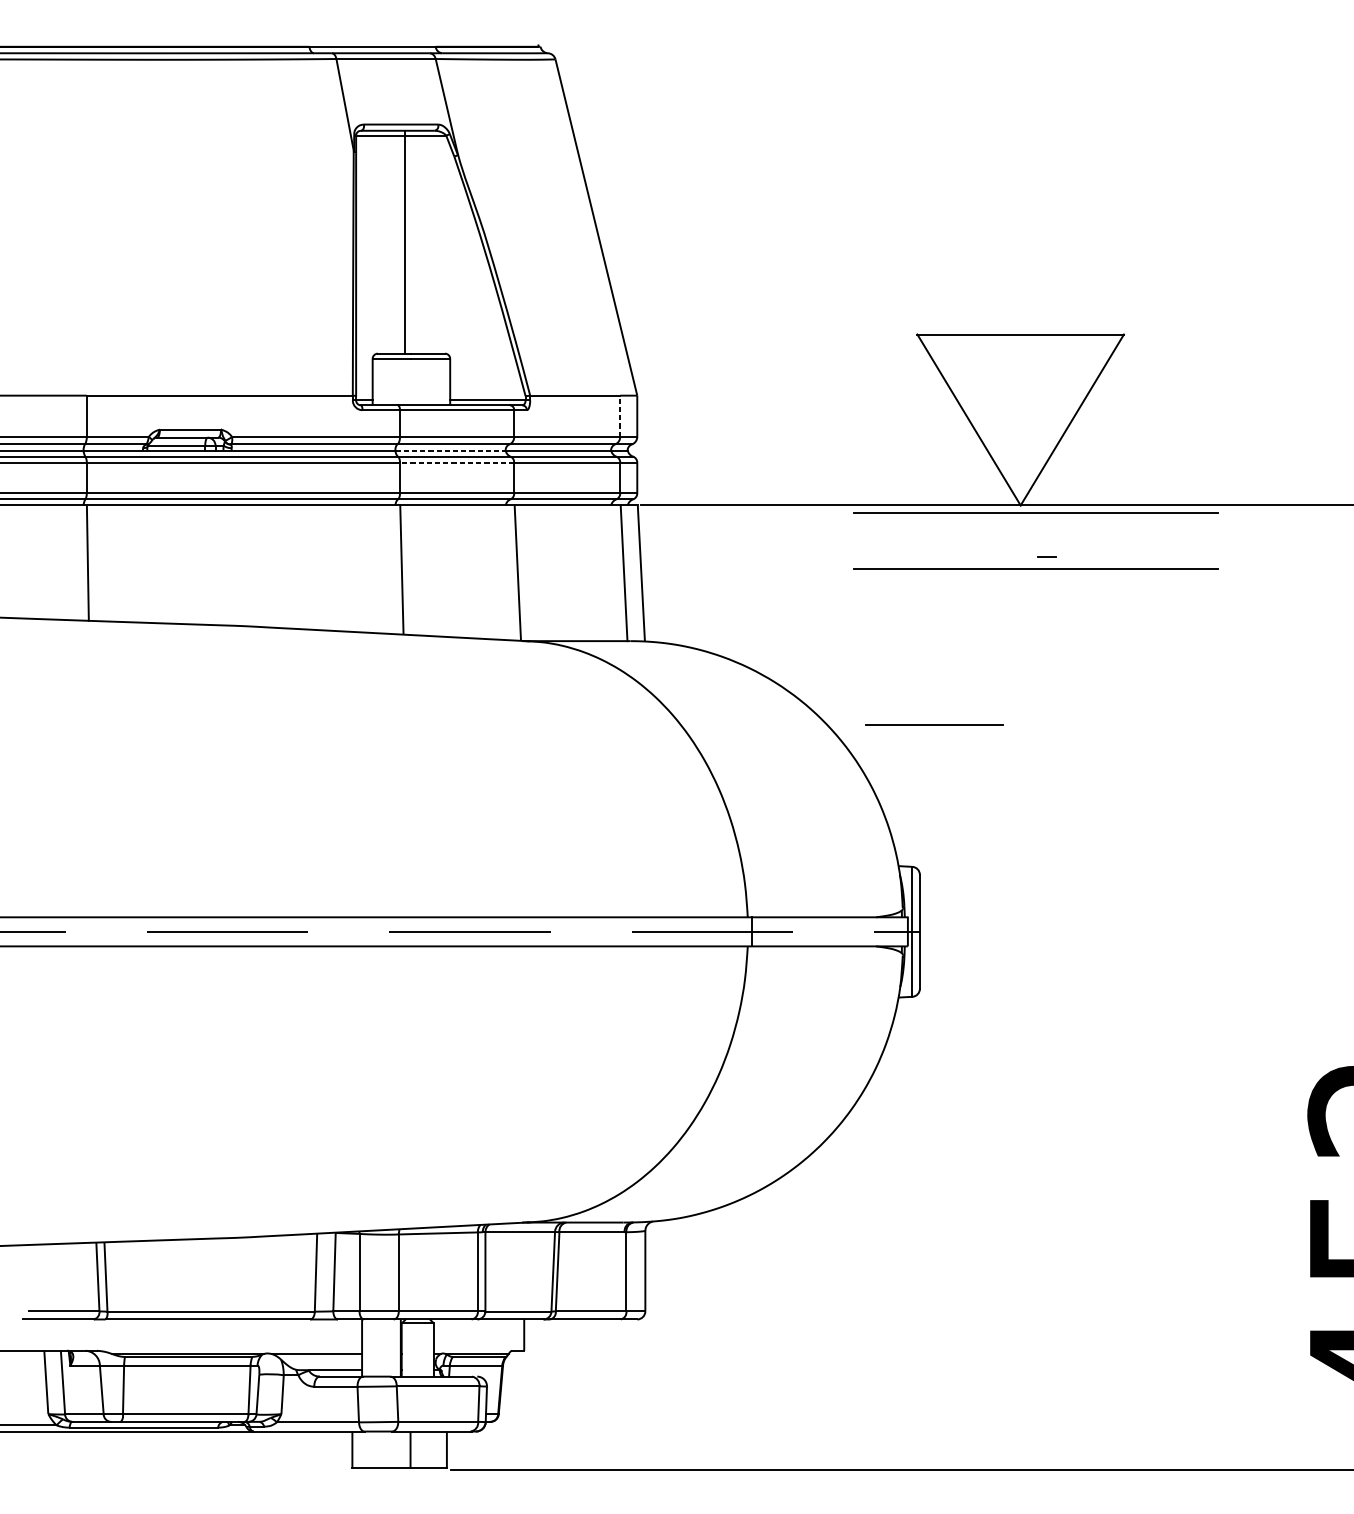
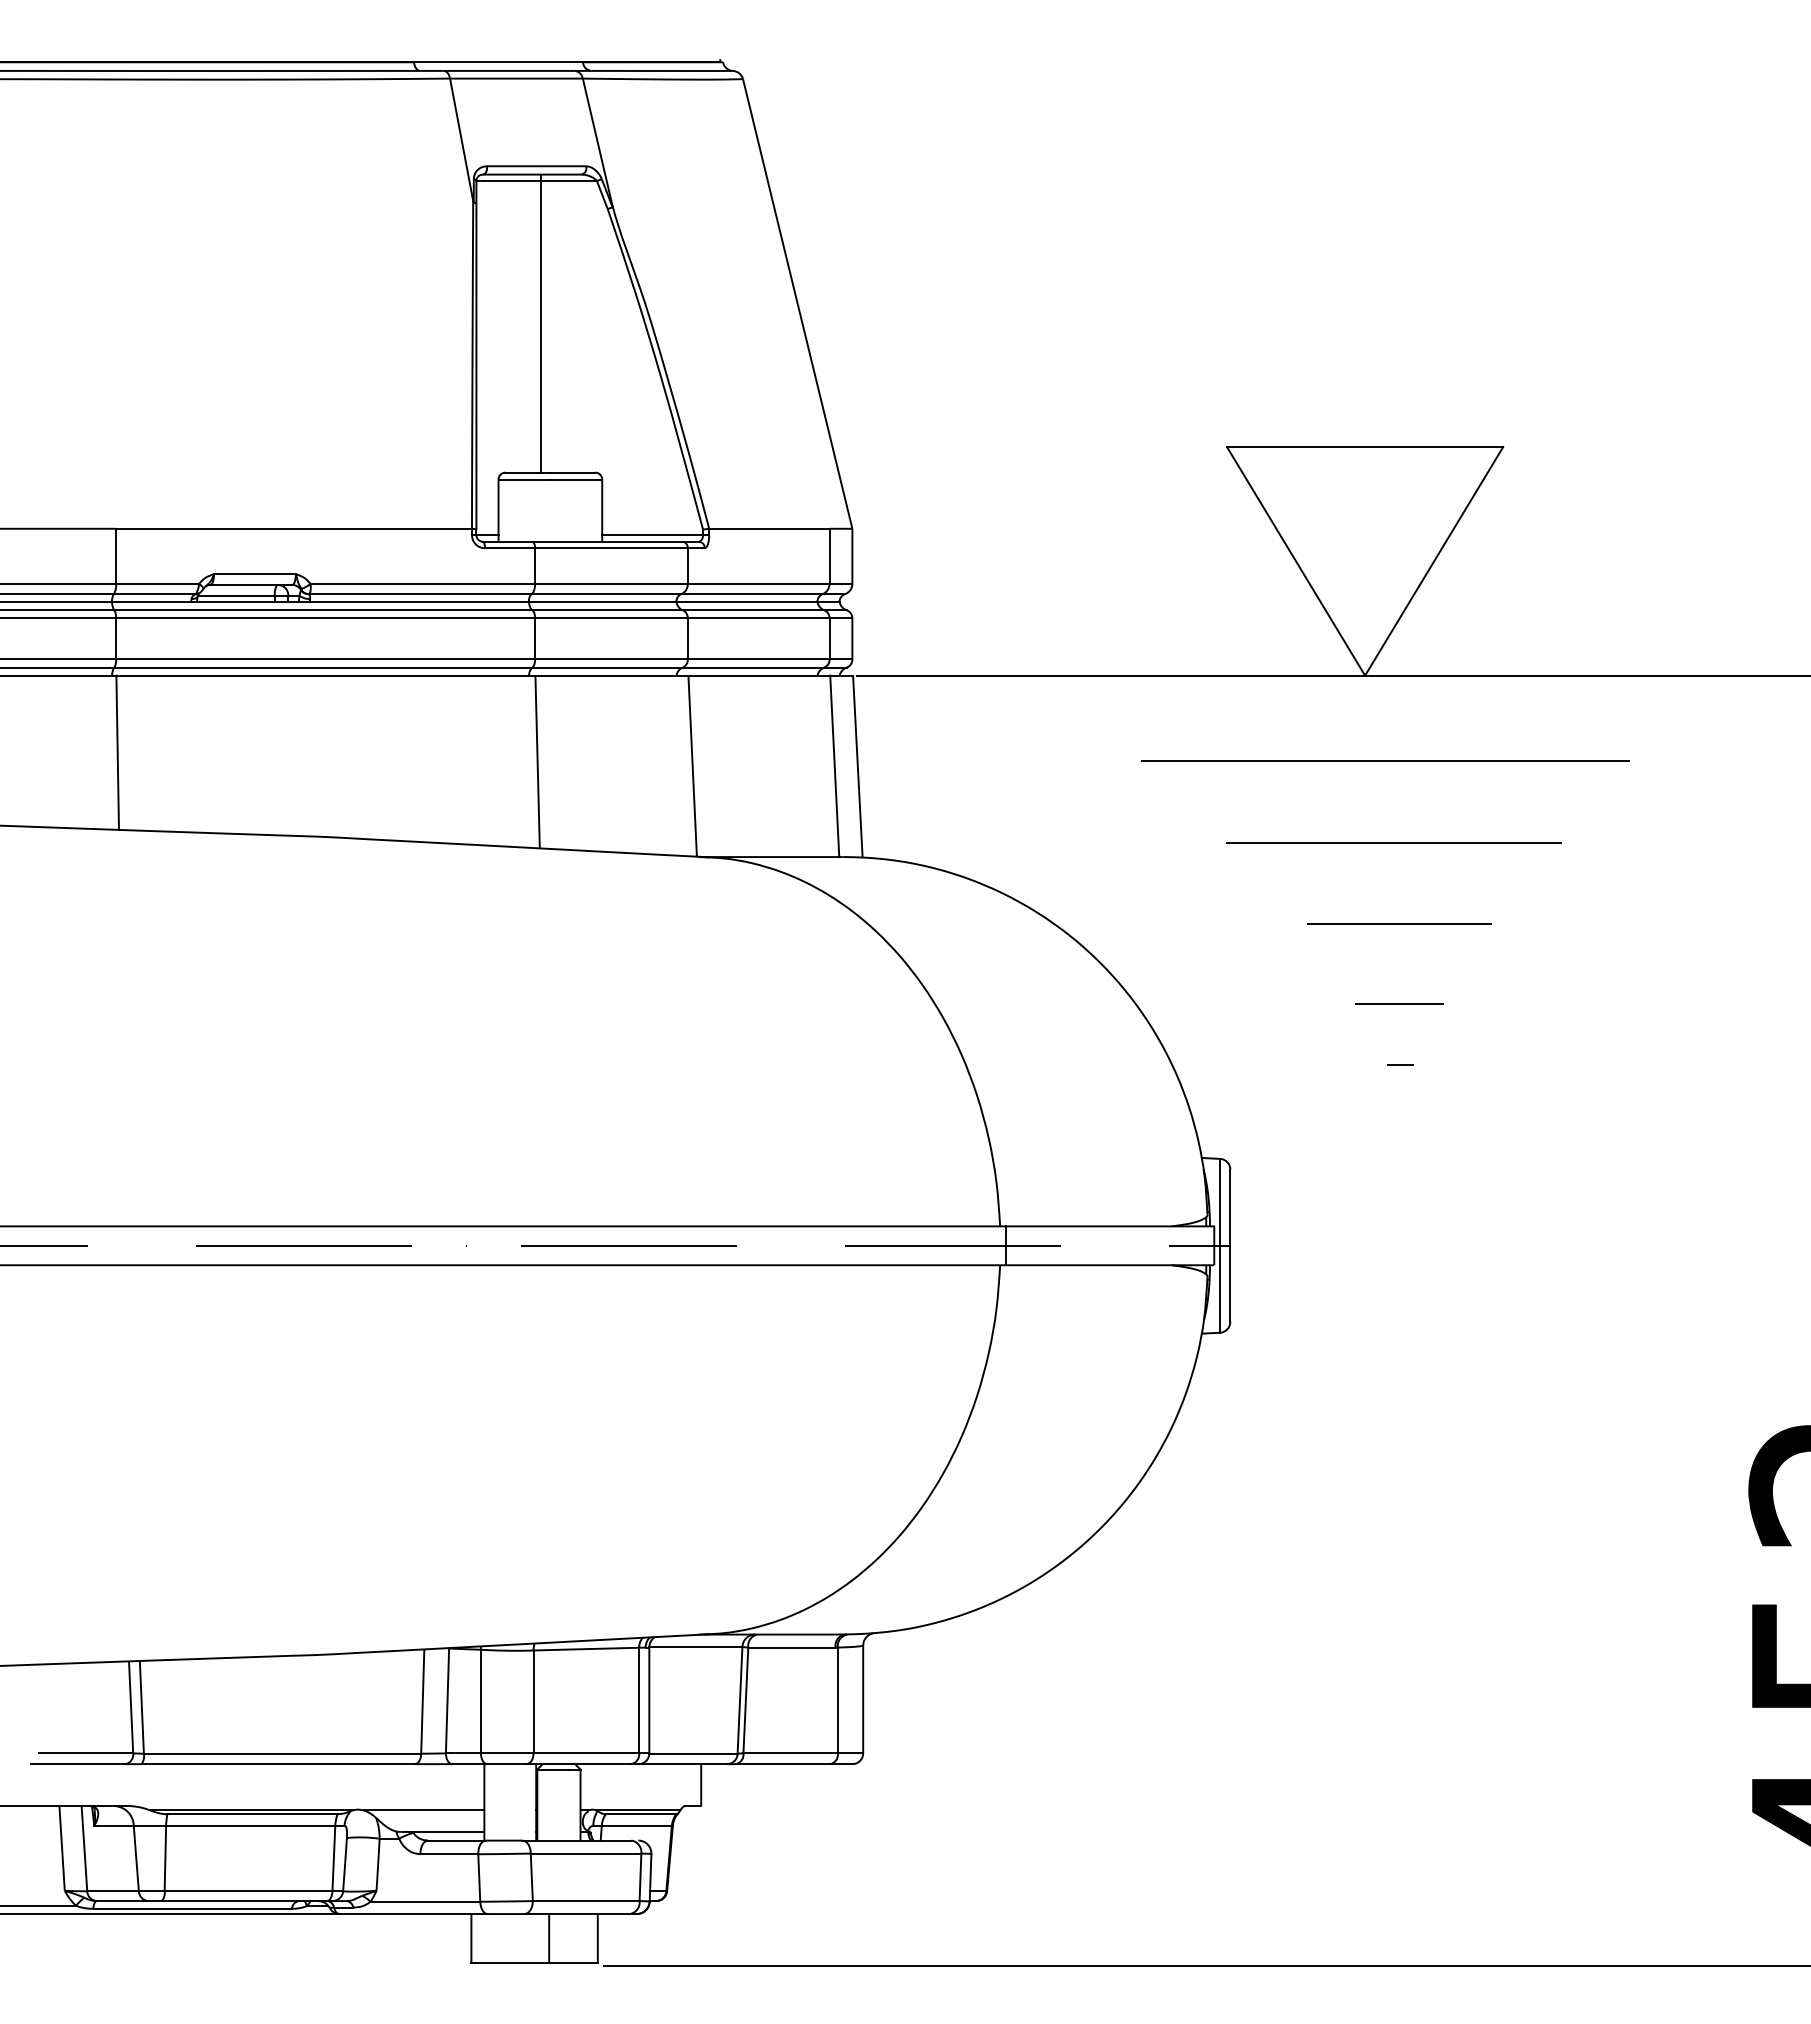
line: (620, 416) -> (829, 556), dashed -> solid
line: (450, 450) -> (602, 602), dashed -> solid
line: (456, 462) -> (610, 618), dashed -> solid
line: (1035, 512) -> (1385, 685), removed
line: (1047, 556) -> (1400, 1064), moved
line: (1041, 630) -> (1393, 842), added
line: (934, 725) -> (1399, 923), moved
line: (1046, 750) -> (1399, 1003), added

